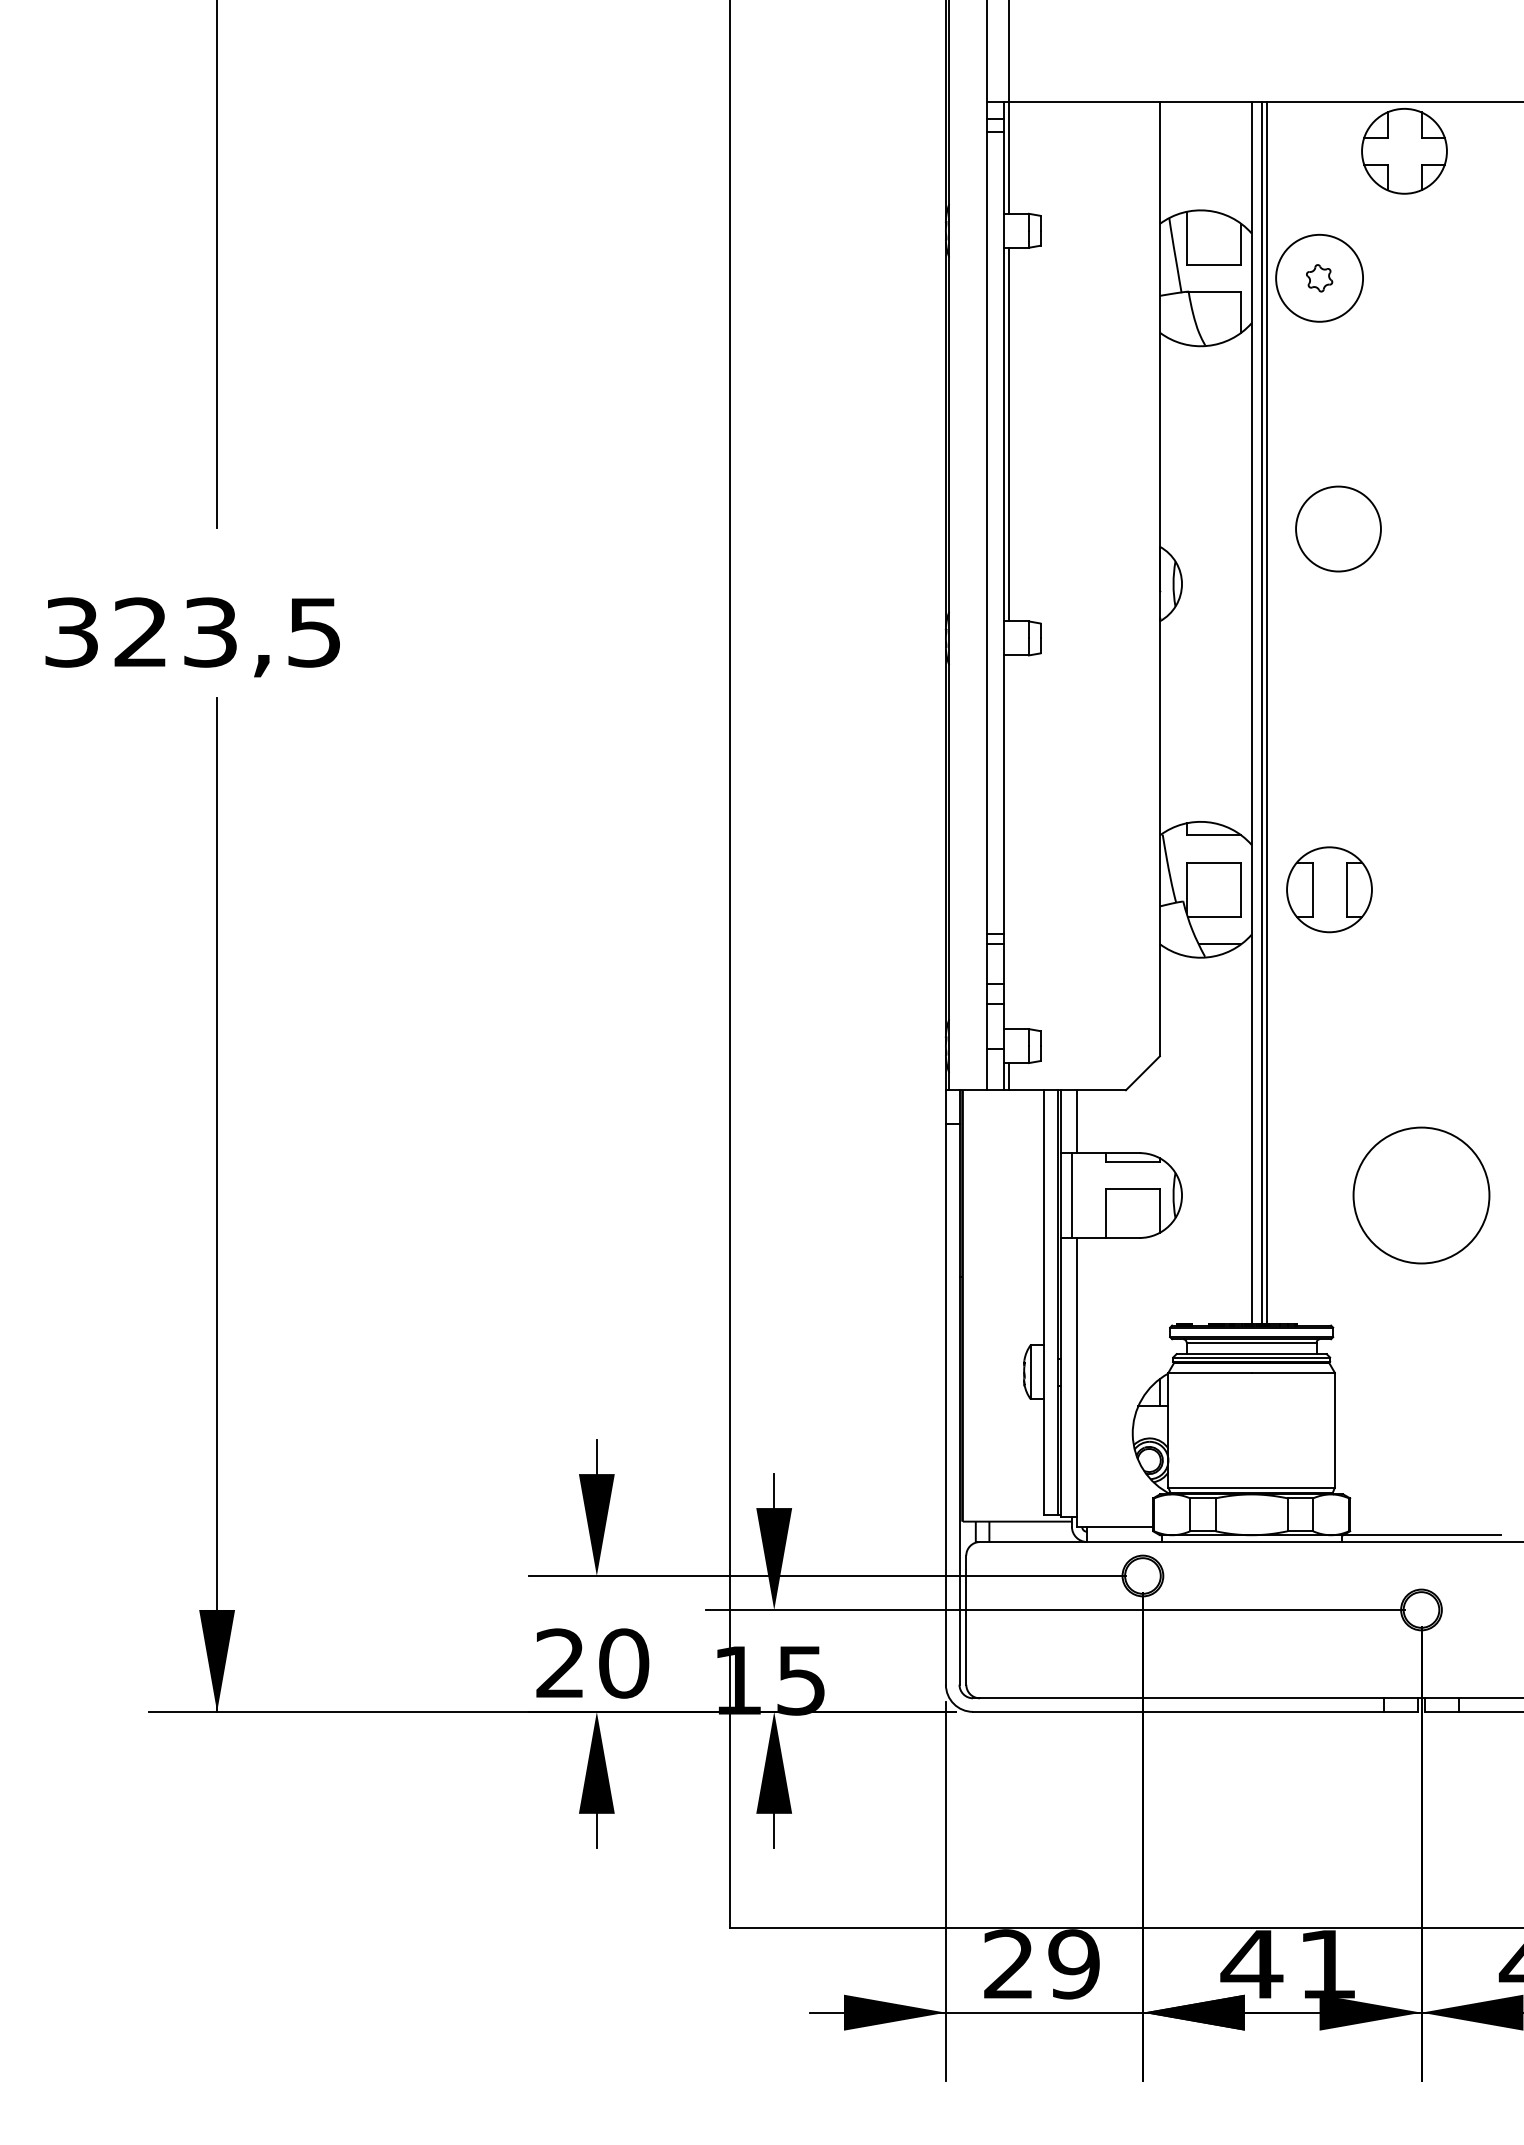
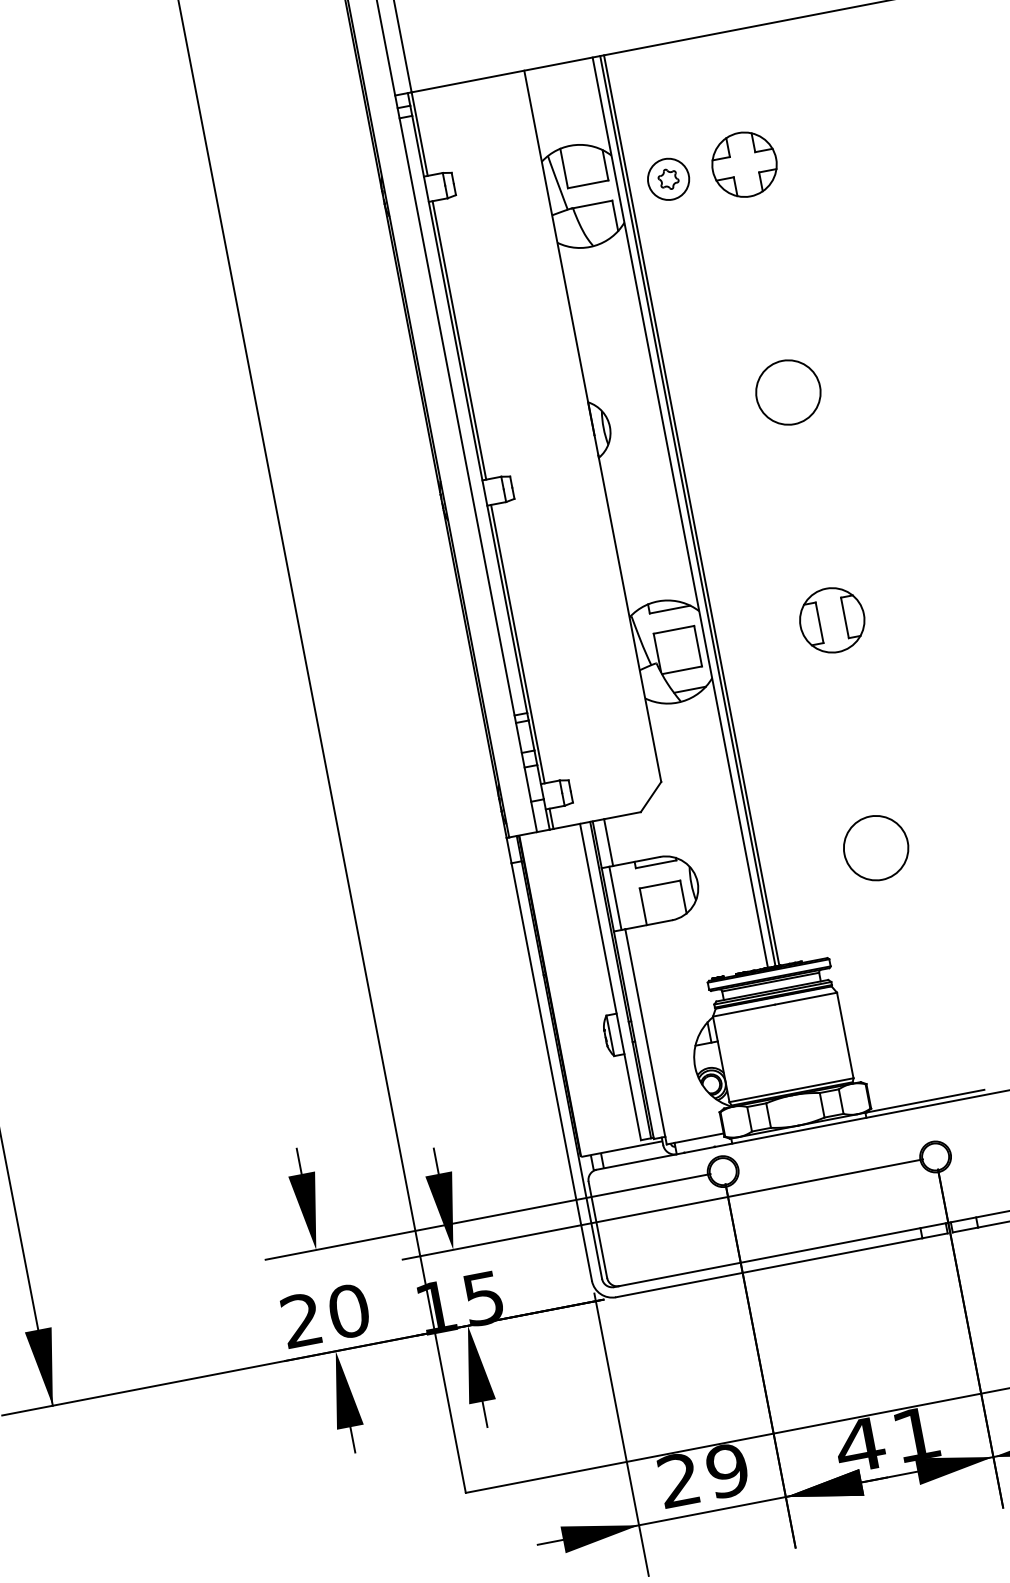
part: (1404, 151) -> (744, 164), moved
circle: (1319, 278) -> (668, 179), size x0.62
circle: (1338, 528) -> (788, 392), moved
line: (1008, 842) -> (517, 644), added
part: (1329, 889) -> (832, 620), moved
circle: (1421, 1195) -> (876, 848), size x0.62

